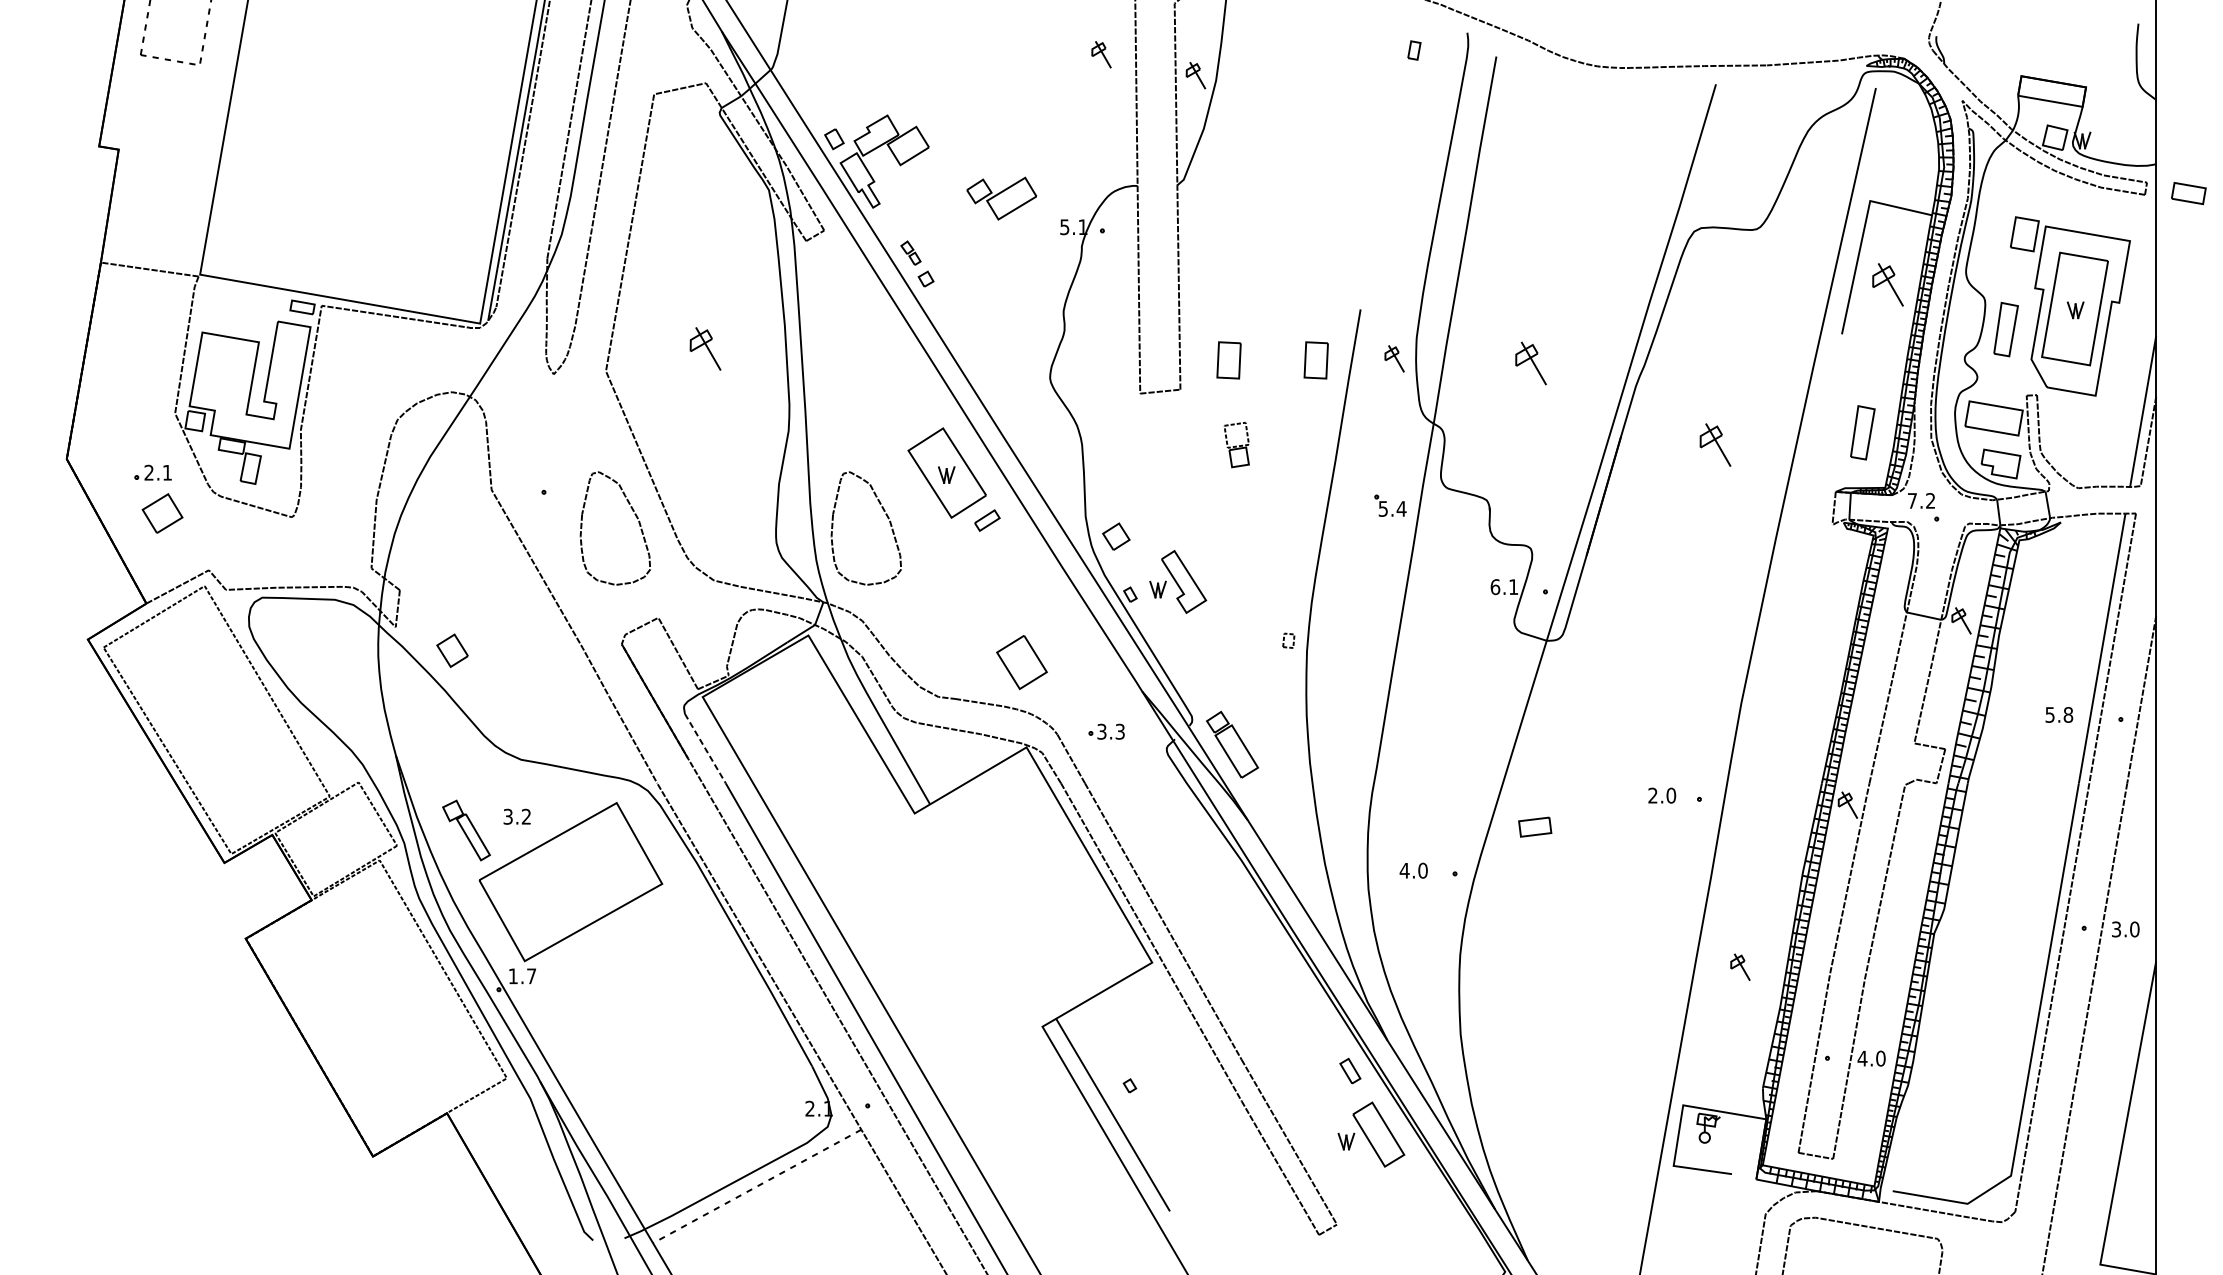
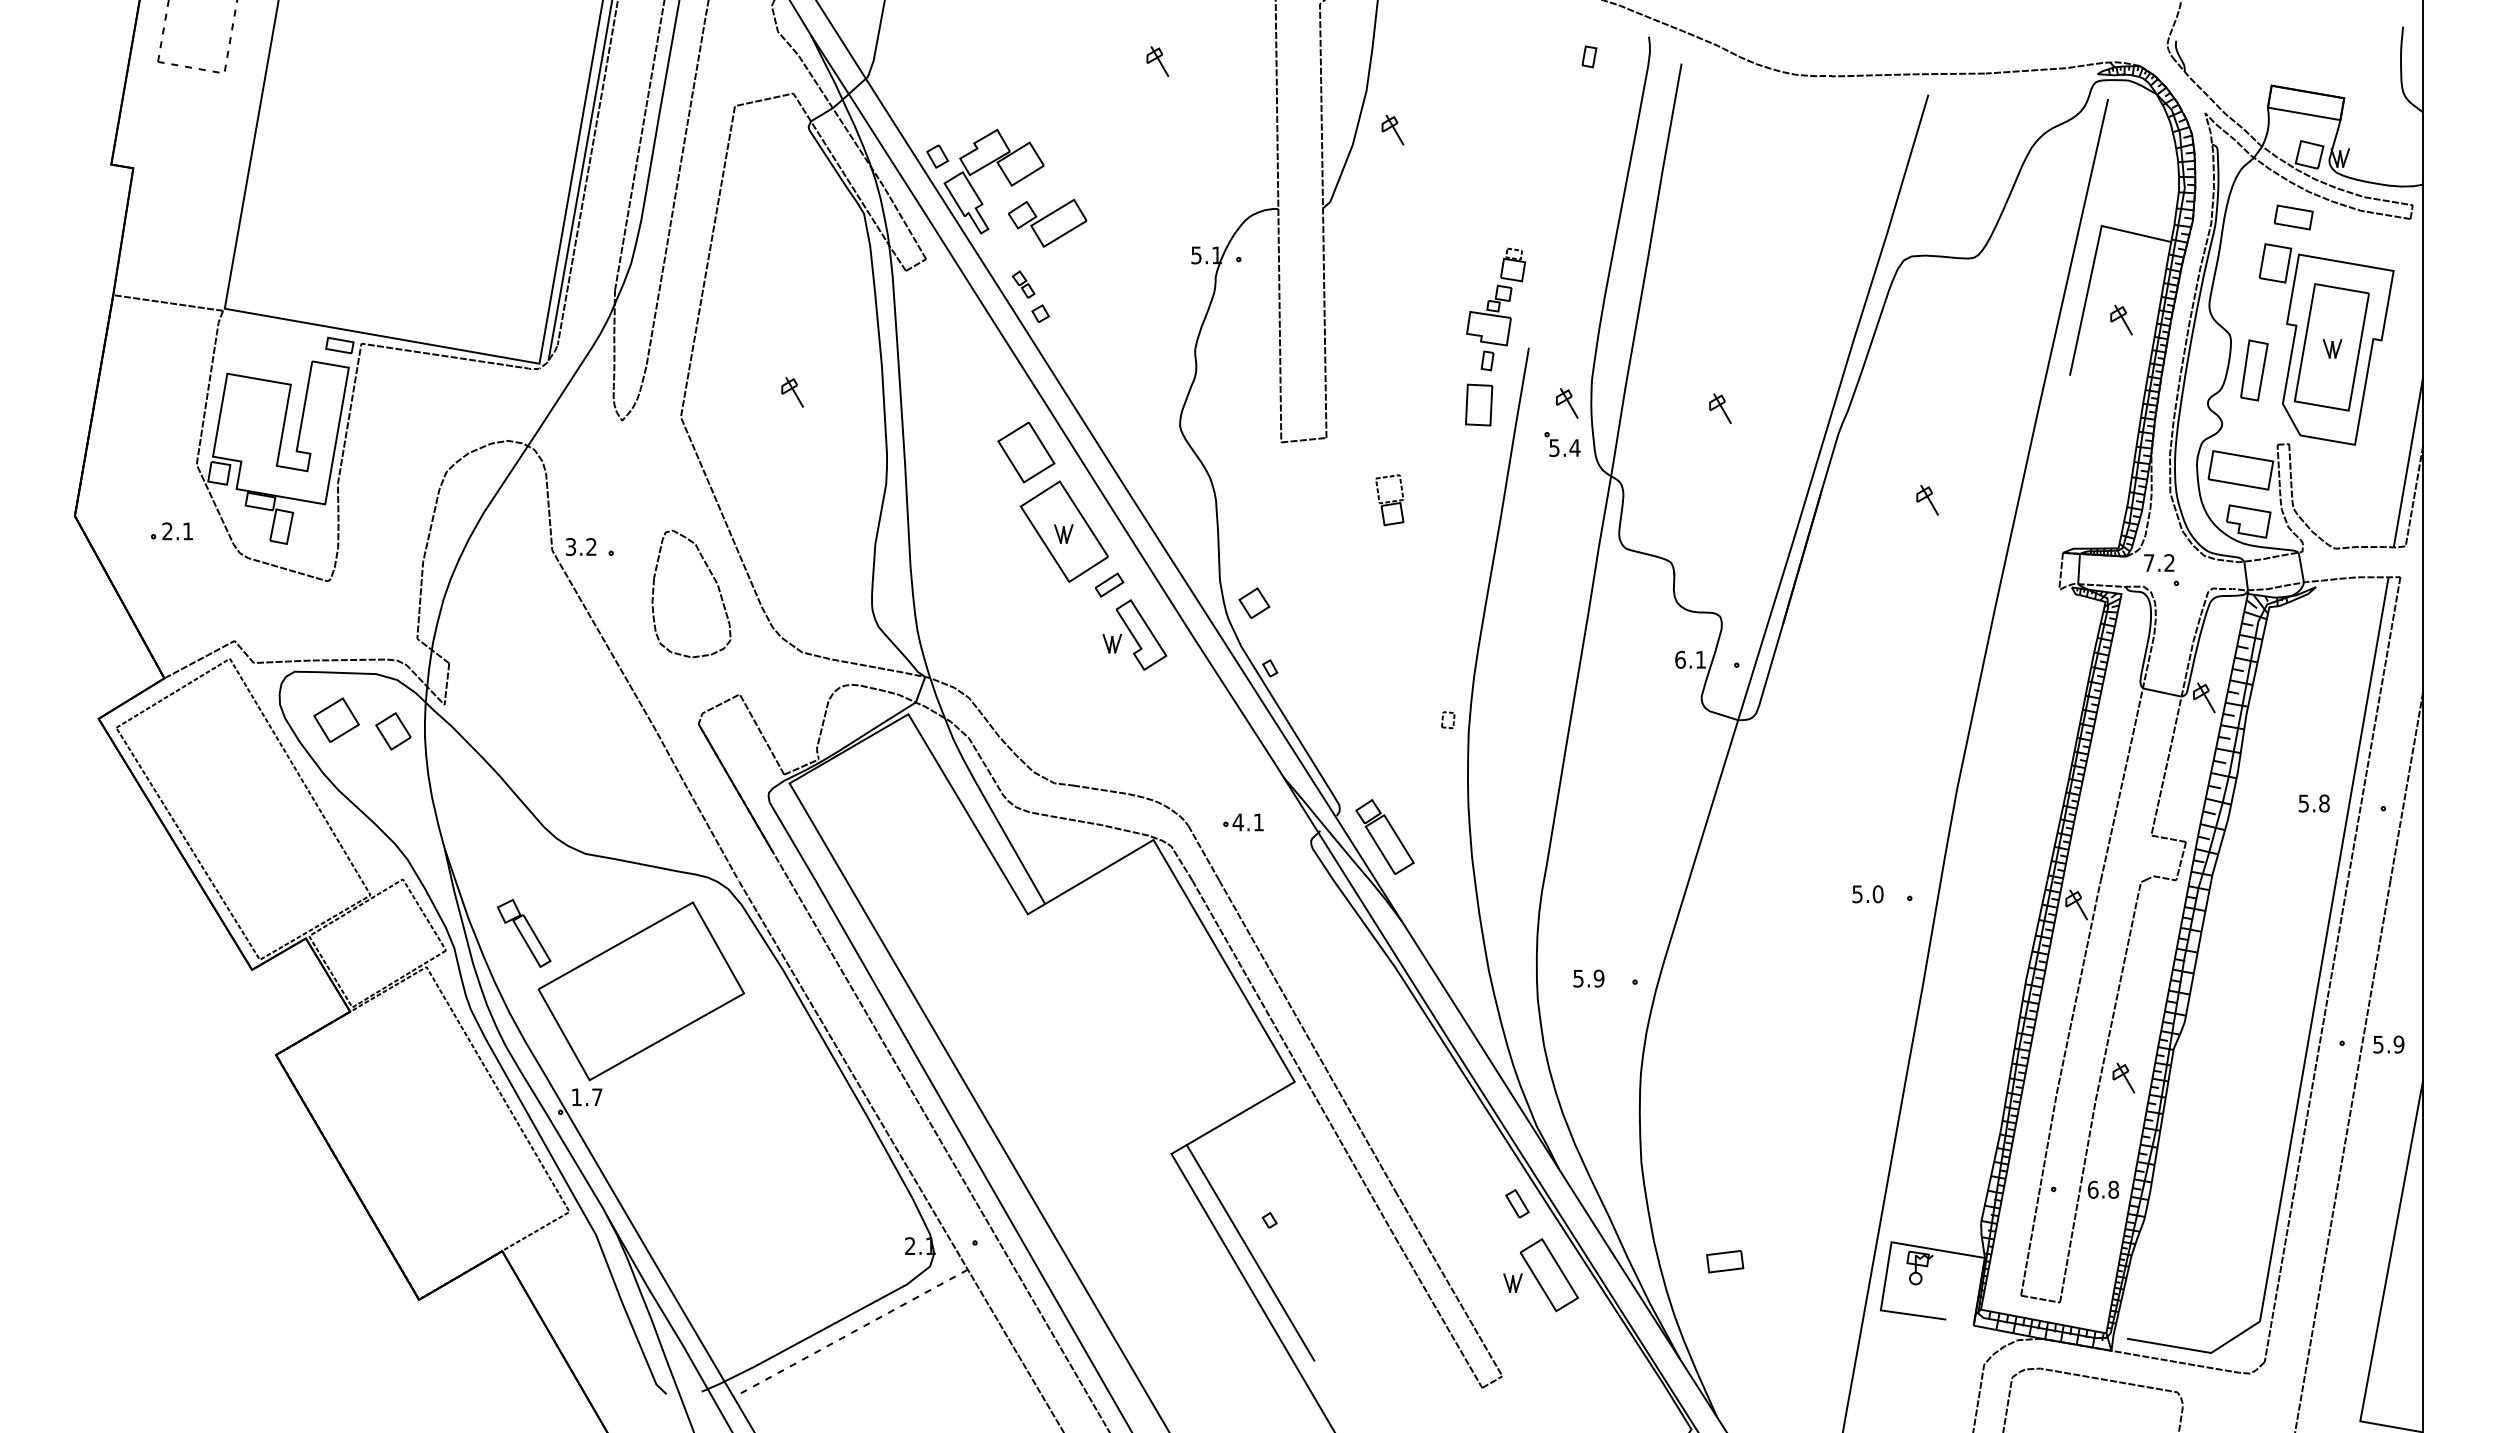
part: (1101, 54) -> (1157, 61), moved
part: (1195, 75) -> (1392, 129), moved
part: (2188, 193) -> (2293, 217), moved
part: (1001, 197) -> (1047, 222), moved
part: (1331, 275) -> (1496, 309), added
part: (1887, 284) -> (2121, 319), size x0.62
part: (705, 349) -> (792, 392), size x0.62
part: (1229, 359) -> (1381, 404), removed
part: (1531, 363) -> (1720, 408), size x0.62
part: (1862, 432) -> (2093, 486), removed
part: (1715, 445) -> (1927, 500), size x0.62
part: (1390, 505) -> (1562, 444), moved
part: (162, 512) -> (336, 719), moved
part: (885, 515) -> (995, 579), removed
part: (1177, 581) -> (1134, 634), moved
part: (452, 650) -> (393, 731), moved
part: (1022, 662) -> (1026, 452), moved
text: (1110, 731) -> (1247, 822), 3.3 -> 4.1
line: (705, 748) -> (792, 841), dashed -> solid
text: (1652, 795) -> (1857, 894), 2.0 -> 5.0
text: (516, 816) -> (580, 546), moved
part: (1535, 827) -> (1725, 1261), moved
text: (1413, 870) -> (1588, 978), 4.0 -> 5.9
text: (2125, 929) -> (2388, 1044), 3.0 -> 5.9
part: (1740, 966) -> (2123, 1077), moved
text: (1871, 1058) -> (2103, 1189), 4.0 -> 6.8

